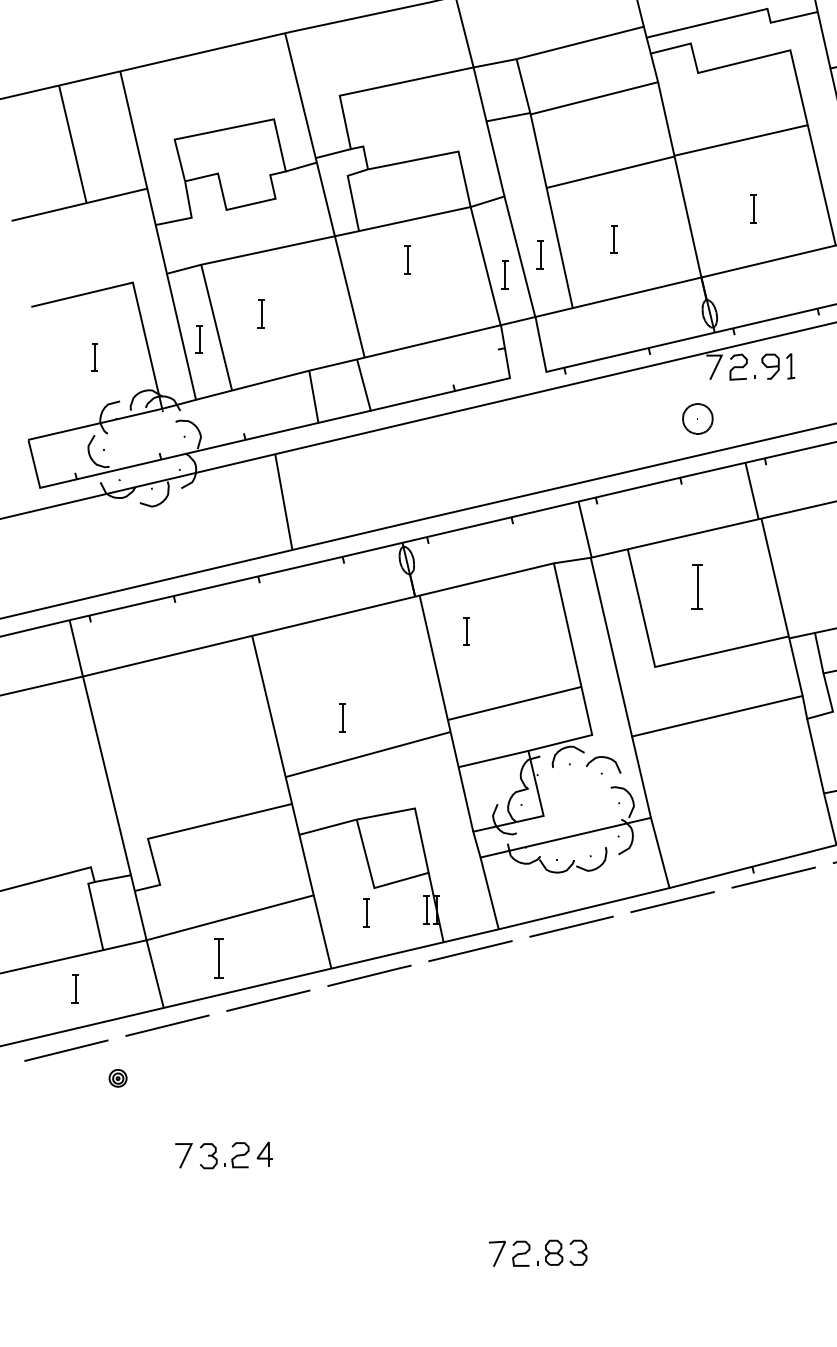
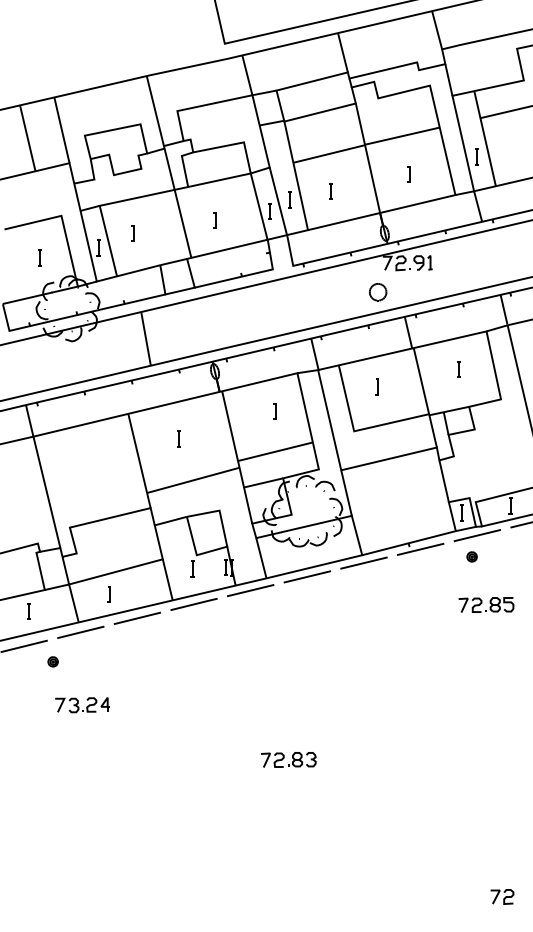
line: (407, 260) -> (215, 220), moved
part: (694, 587) -> (376, 386), size x0.62
line: (466, 631) -> (275, 411), moved
line: (341, 717) -> (178, 438), moved
part: (216, 958) -> (108, 594), size x0.71
part: (223, 1156) -> (82, 705), moved

